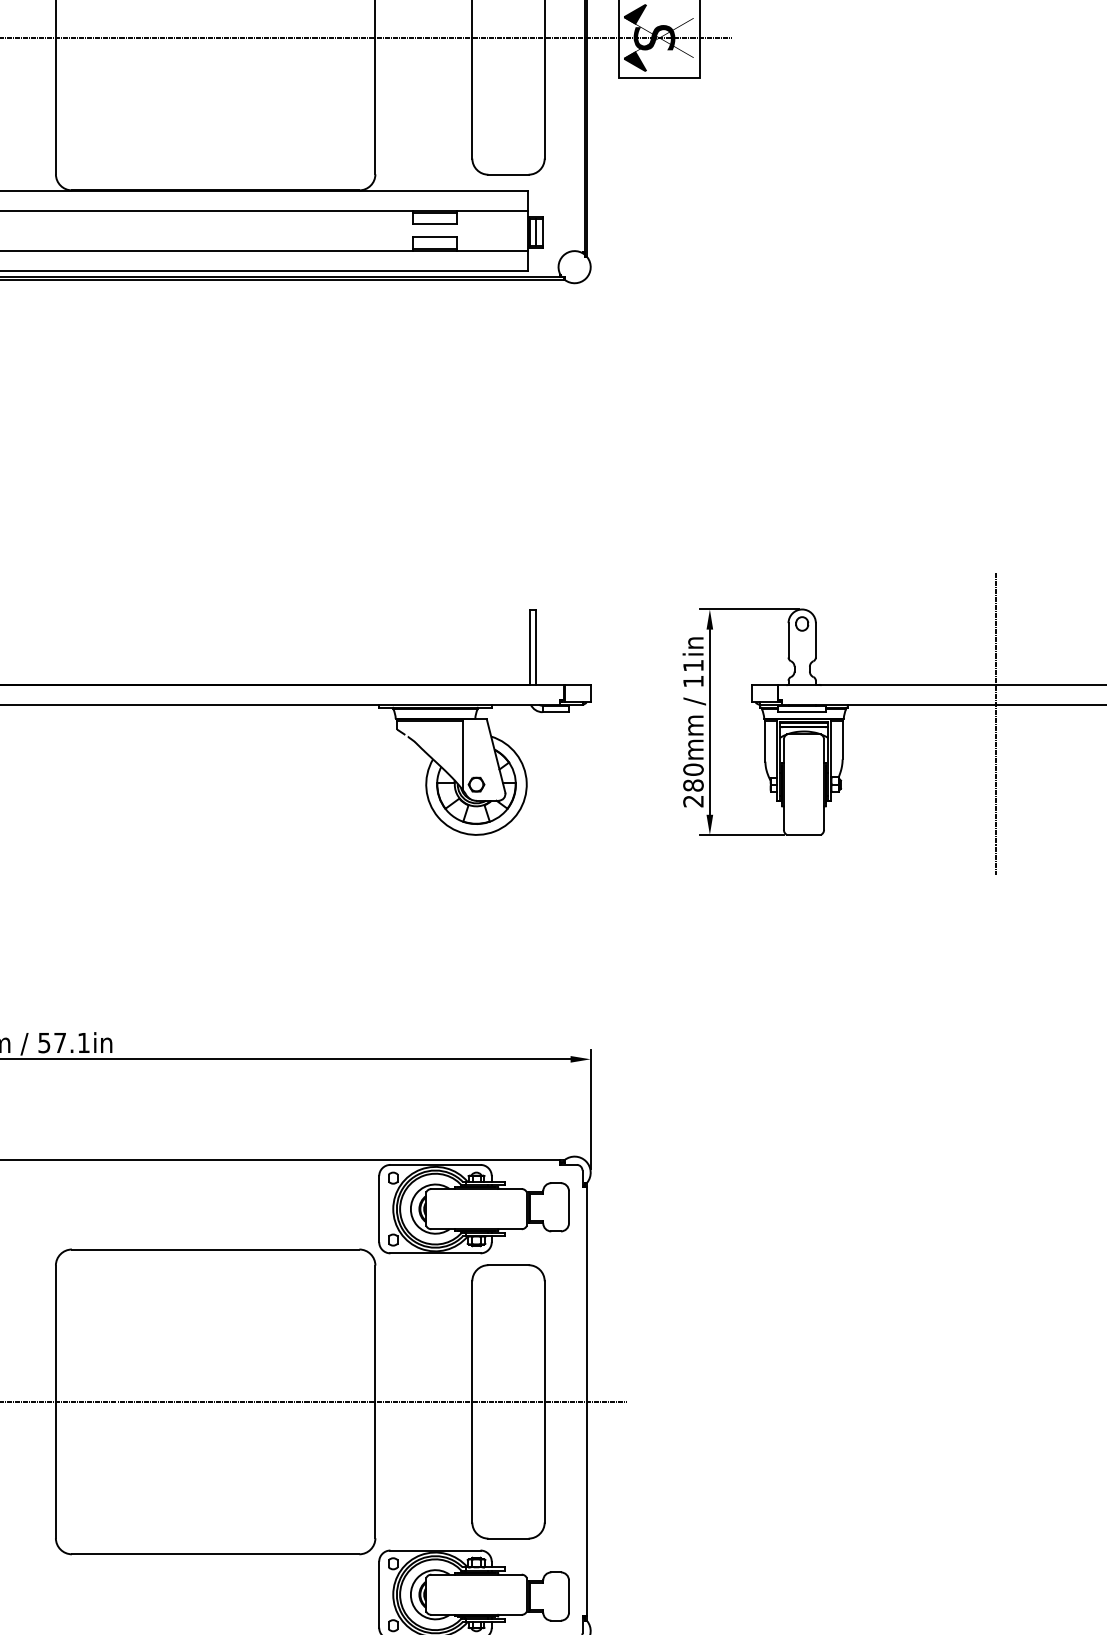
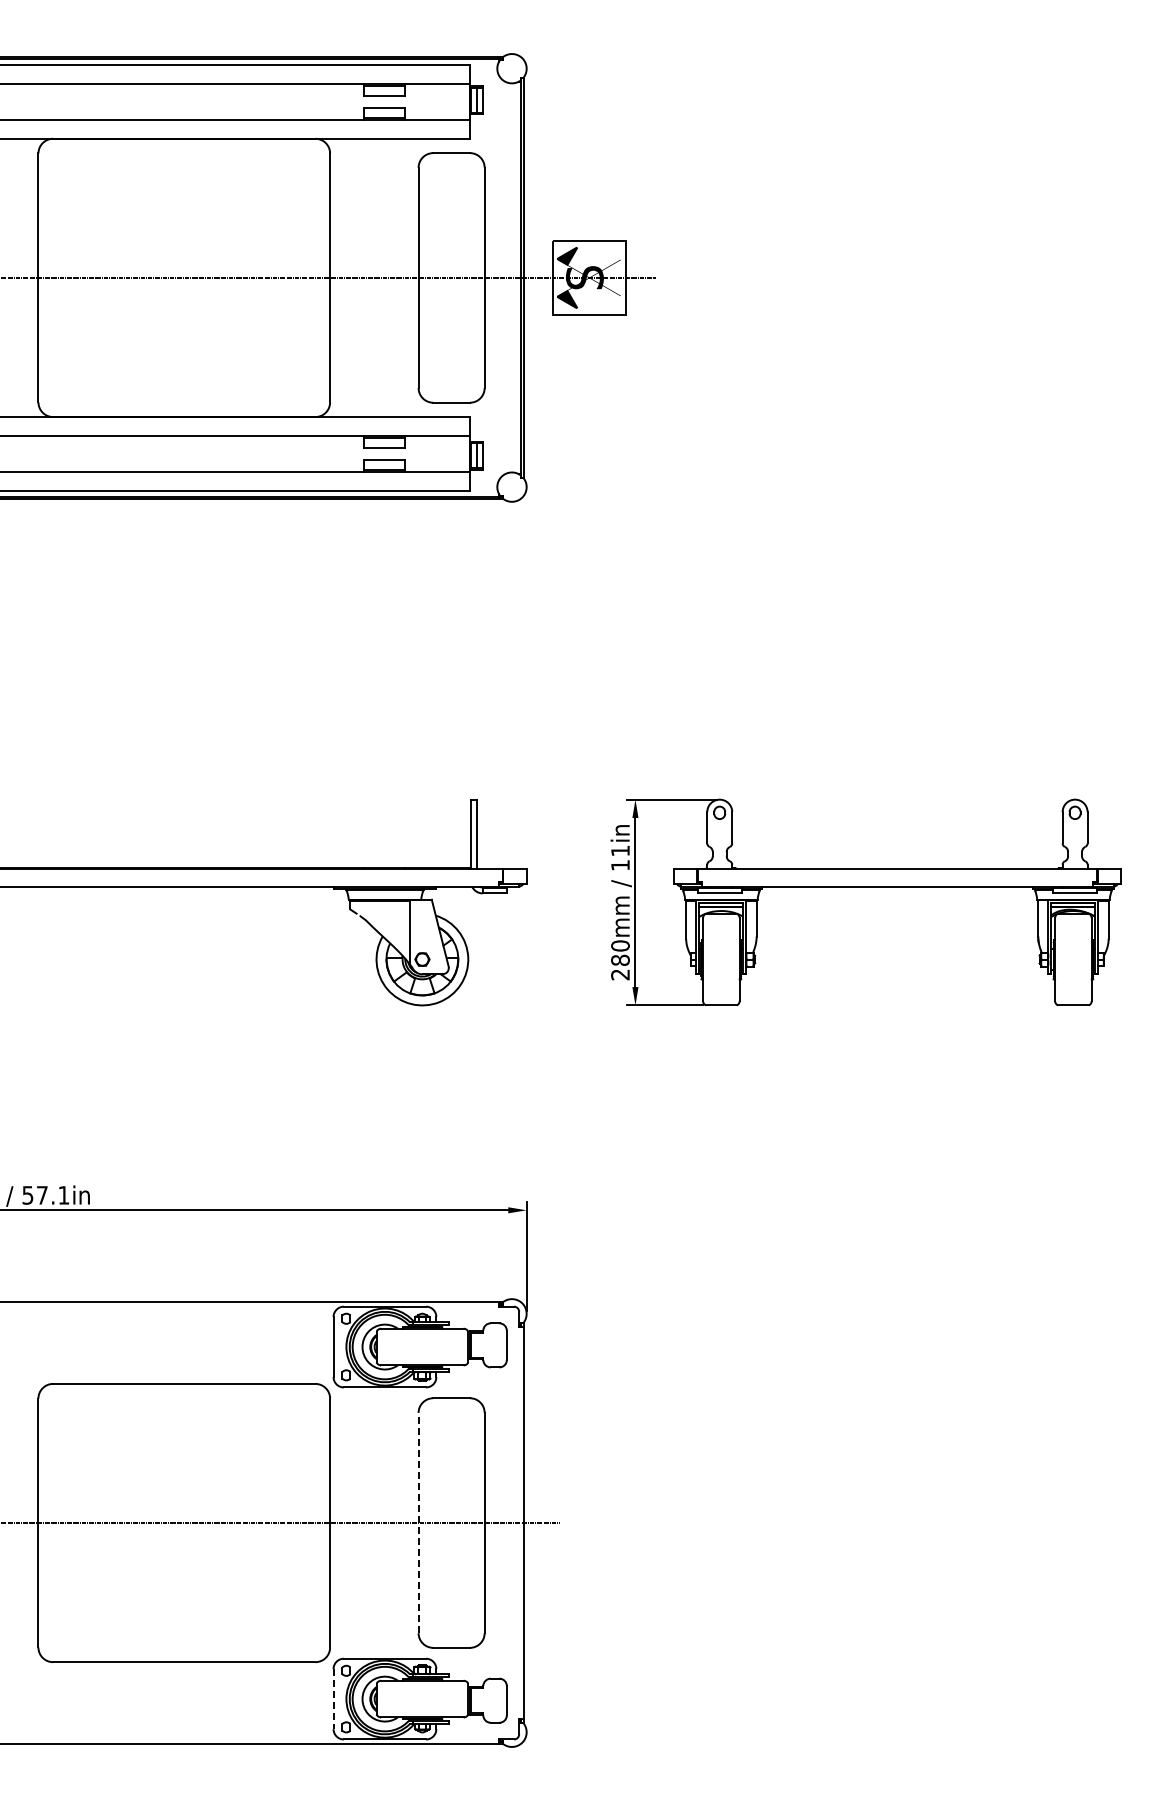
line: (996, 724) -> (897, 904), removed
line: (472, 1401) -> (418, 1522), solid -> dashed
line: (379, 1595) -> (333, 1699), solid -> dashed

